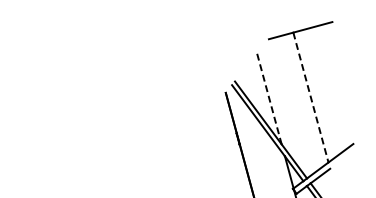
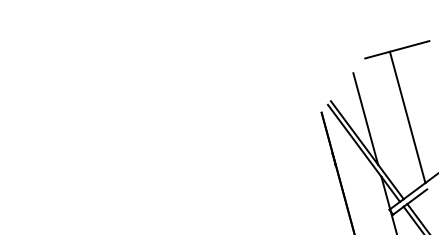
line: (310, 97) -> (407, 117), dashed -> solid
line: (269, 99) -> (365, 119), dashed -> solid

